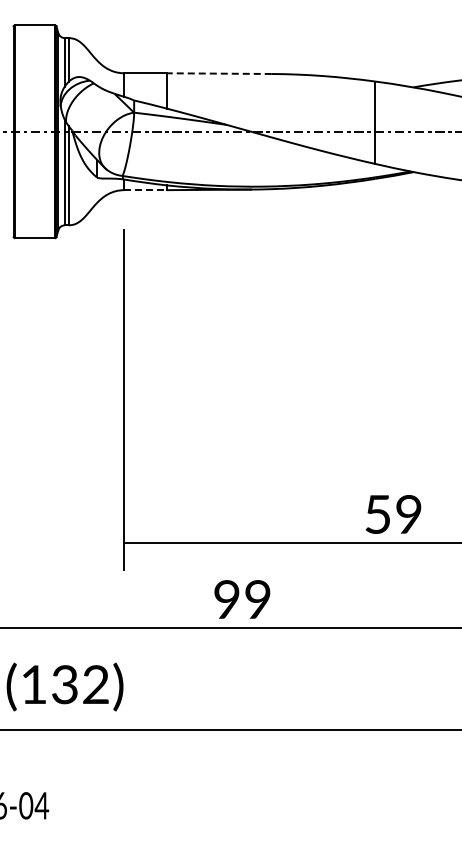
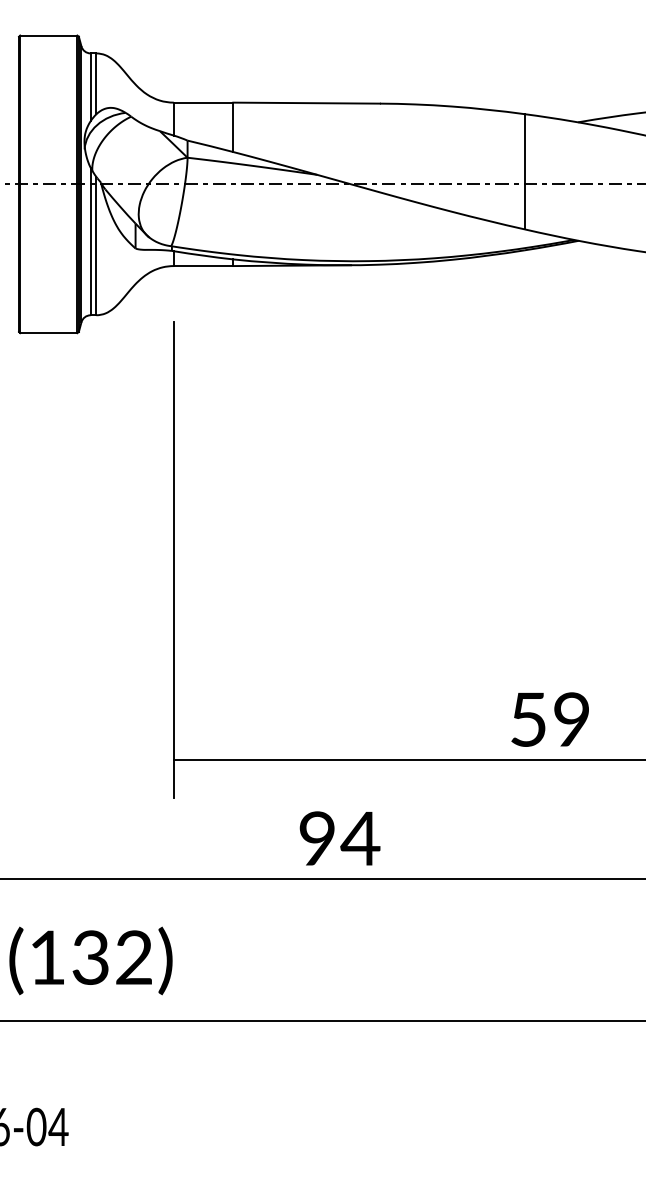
line: (218, 73) -> (305, 102), dashed -> solid
line: (146, 190) -> (204, 266), dashed -> solid
text: (257, 599) -> (360, 838), 99 -> 94

